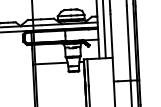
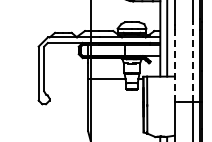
line: (128, 43) -> (192, 61), solid -> dashed
line: (112, 47) -> (174, 65), solid -> dashed

